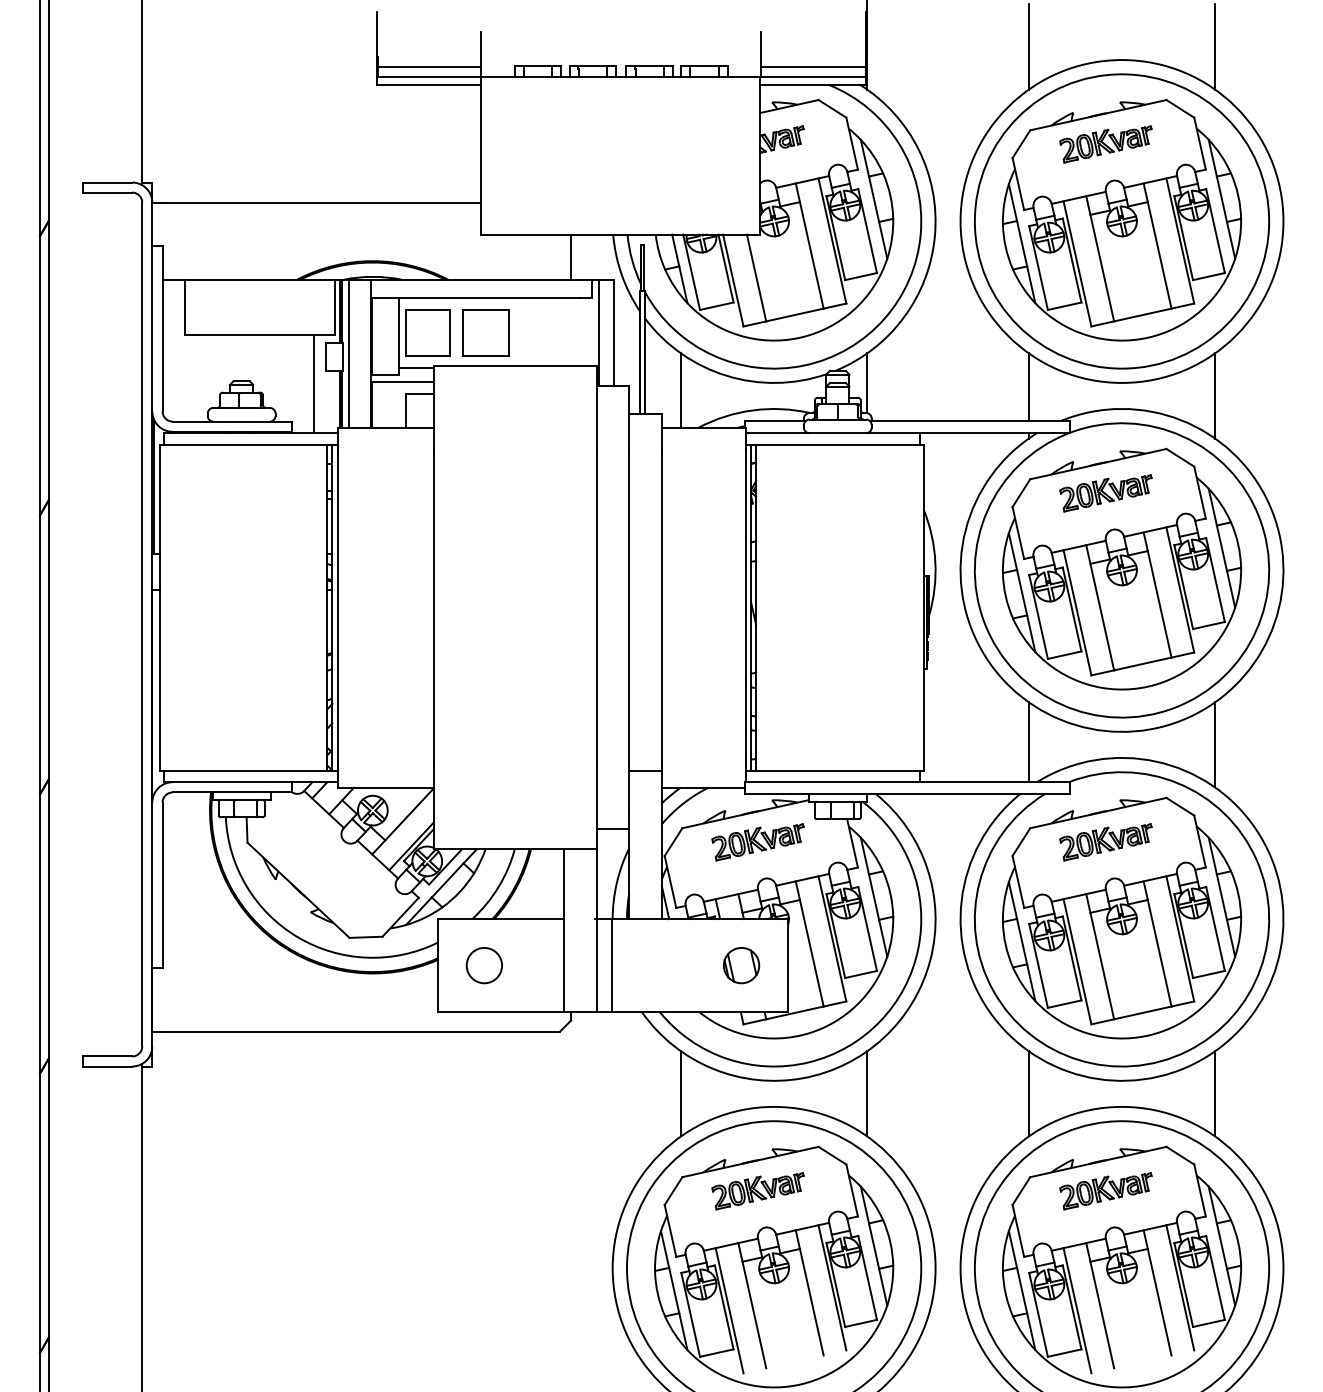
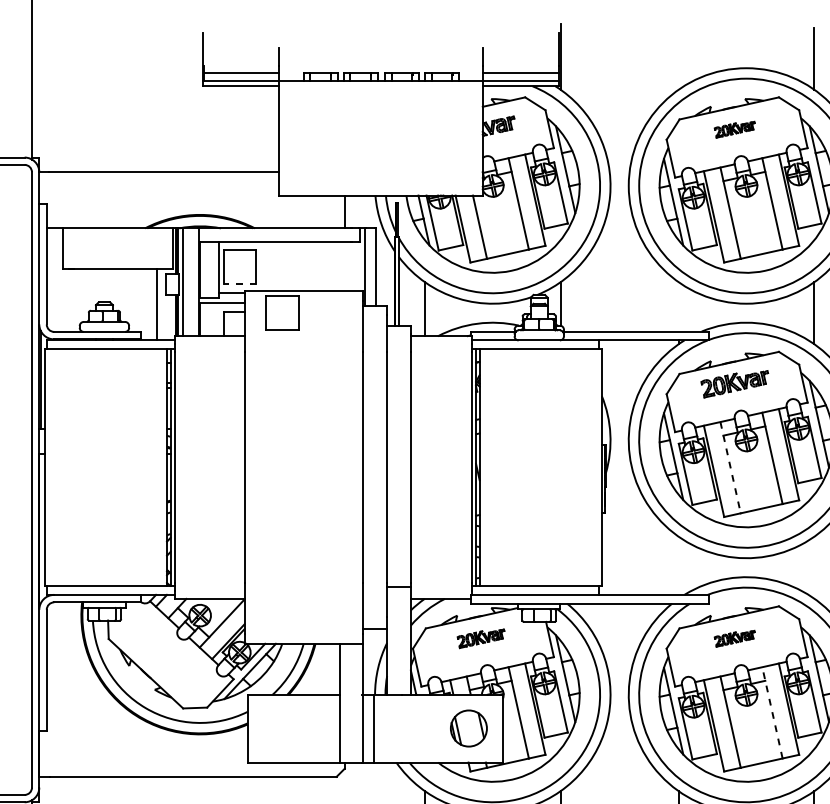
line: (1028, 46) -> (678, 58), removed
part: (1105, 144) -> (734, 129), size x0.6
part: (485, 332) -> (282, 312), moved
line: (428, 355) -> (240, 283), solid -> dashed
line: (1028, 387) -> (678, 307), removed
line: (1100, 608) -> (730, 468), solid -> dashed
line: (1028, 742) -> (678, 565), removed
line: (1215, 744) -> (814, 567), removed
part: (757, 842) -> (480, 638), size x0.7
part: (1105, 842) -> (734, 638), size x0.6
line: (1157, 943) -> (772, 712), solid -> dashed
circle: (483, 965) -> (280, 728), removed
part: (741, 965) -> (469, 728), size x1.4

